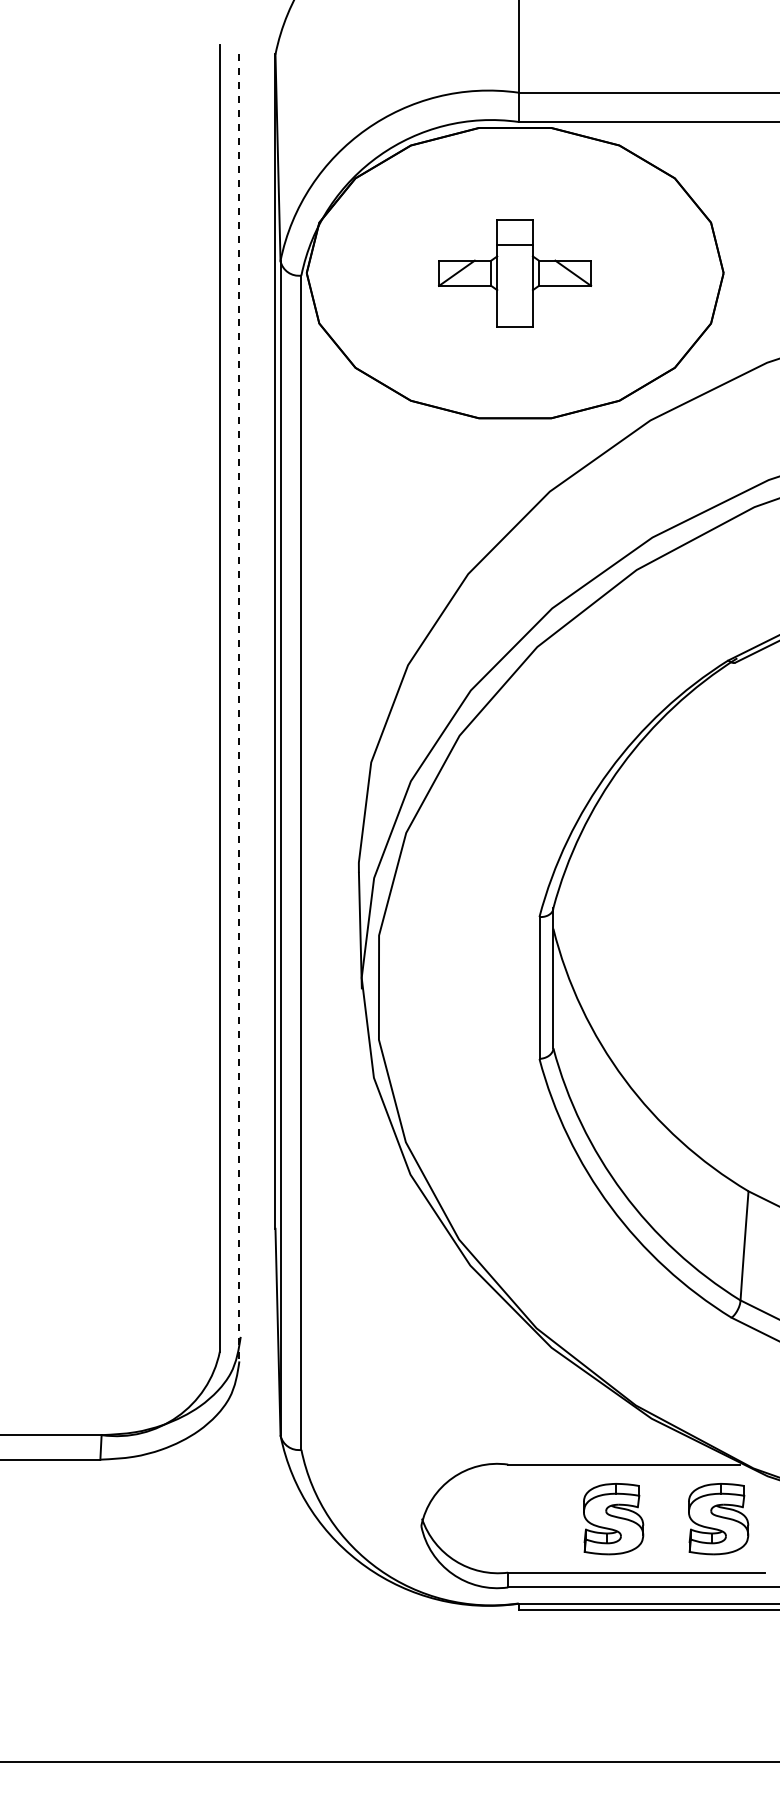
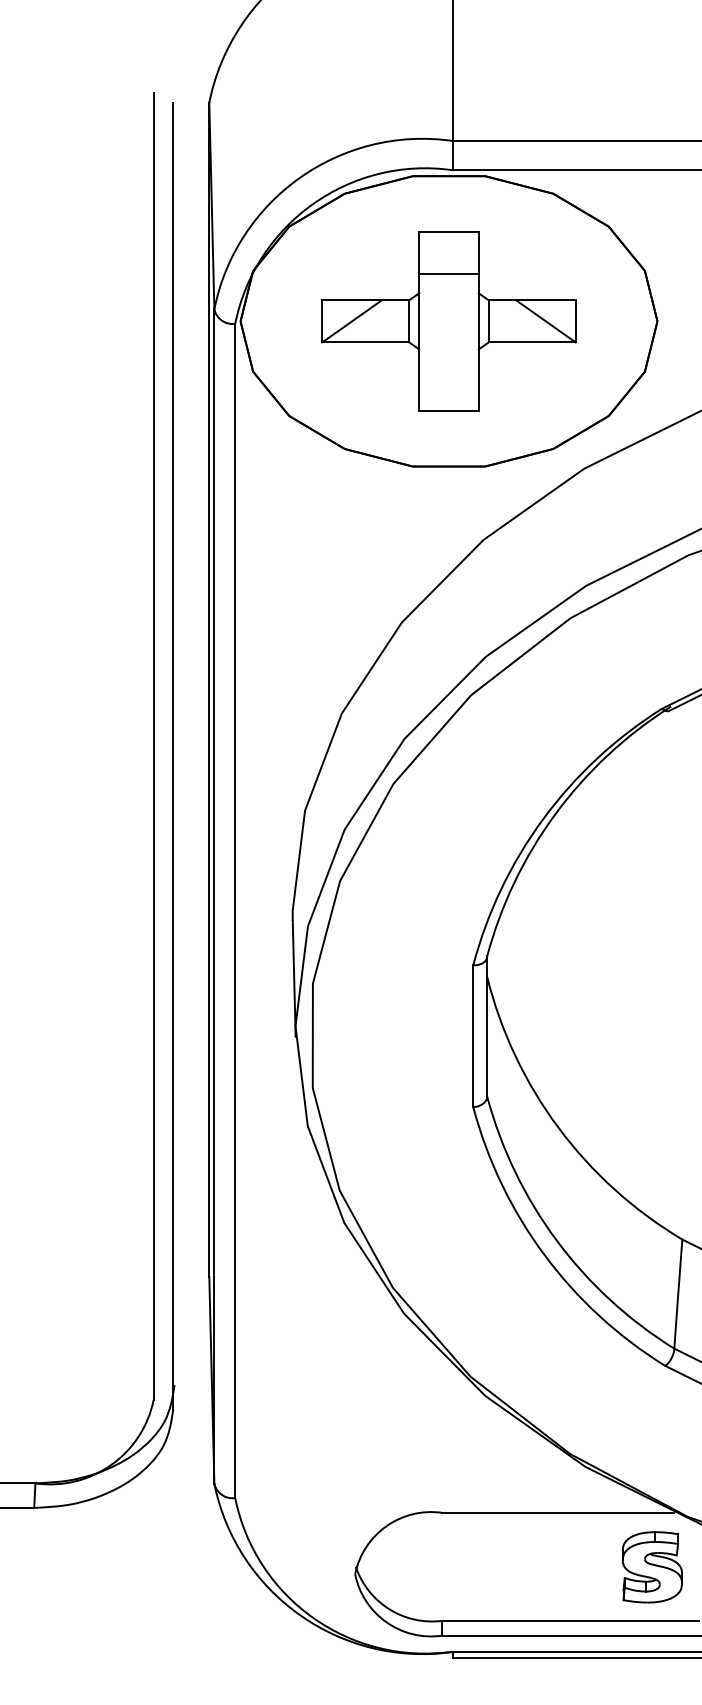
part: (514, 273) -> (448, 321), size x1.67
line: (239, 708) -> (173, 756), dashed -> solid
part: (613, 1519) -> (547, 1567), removed

